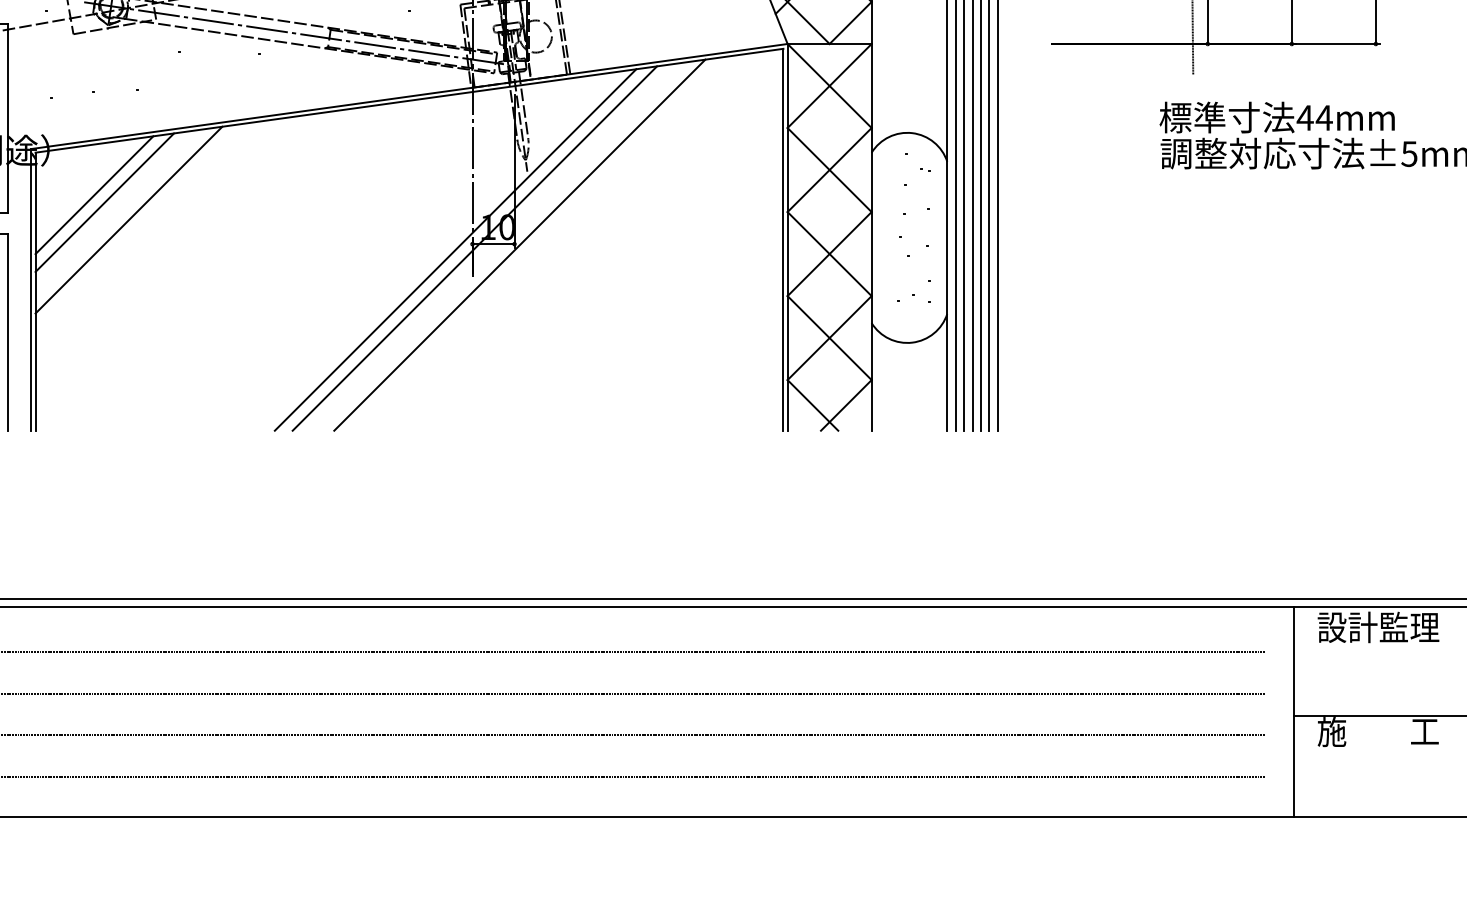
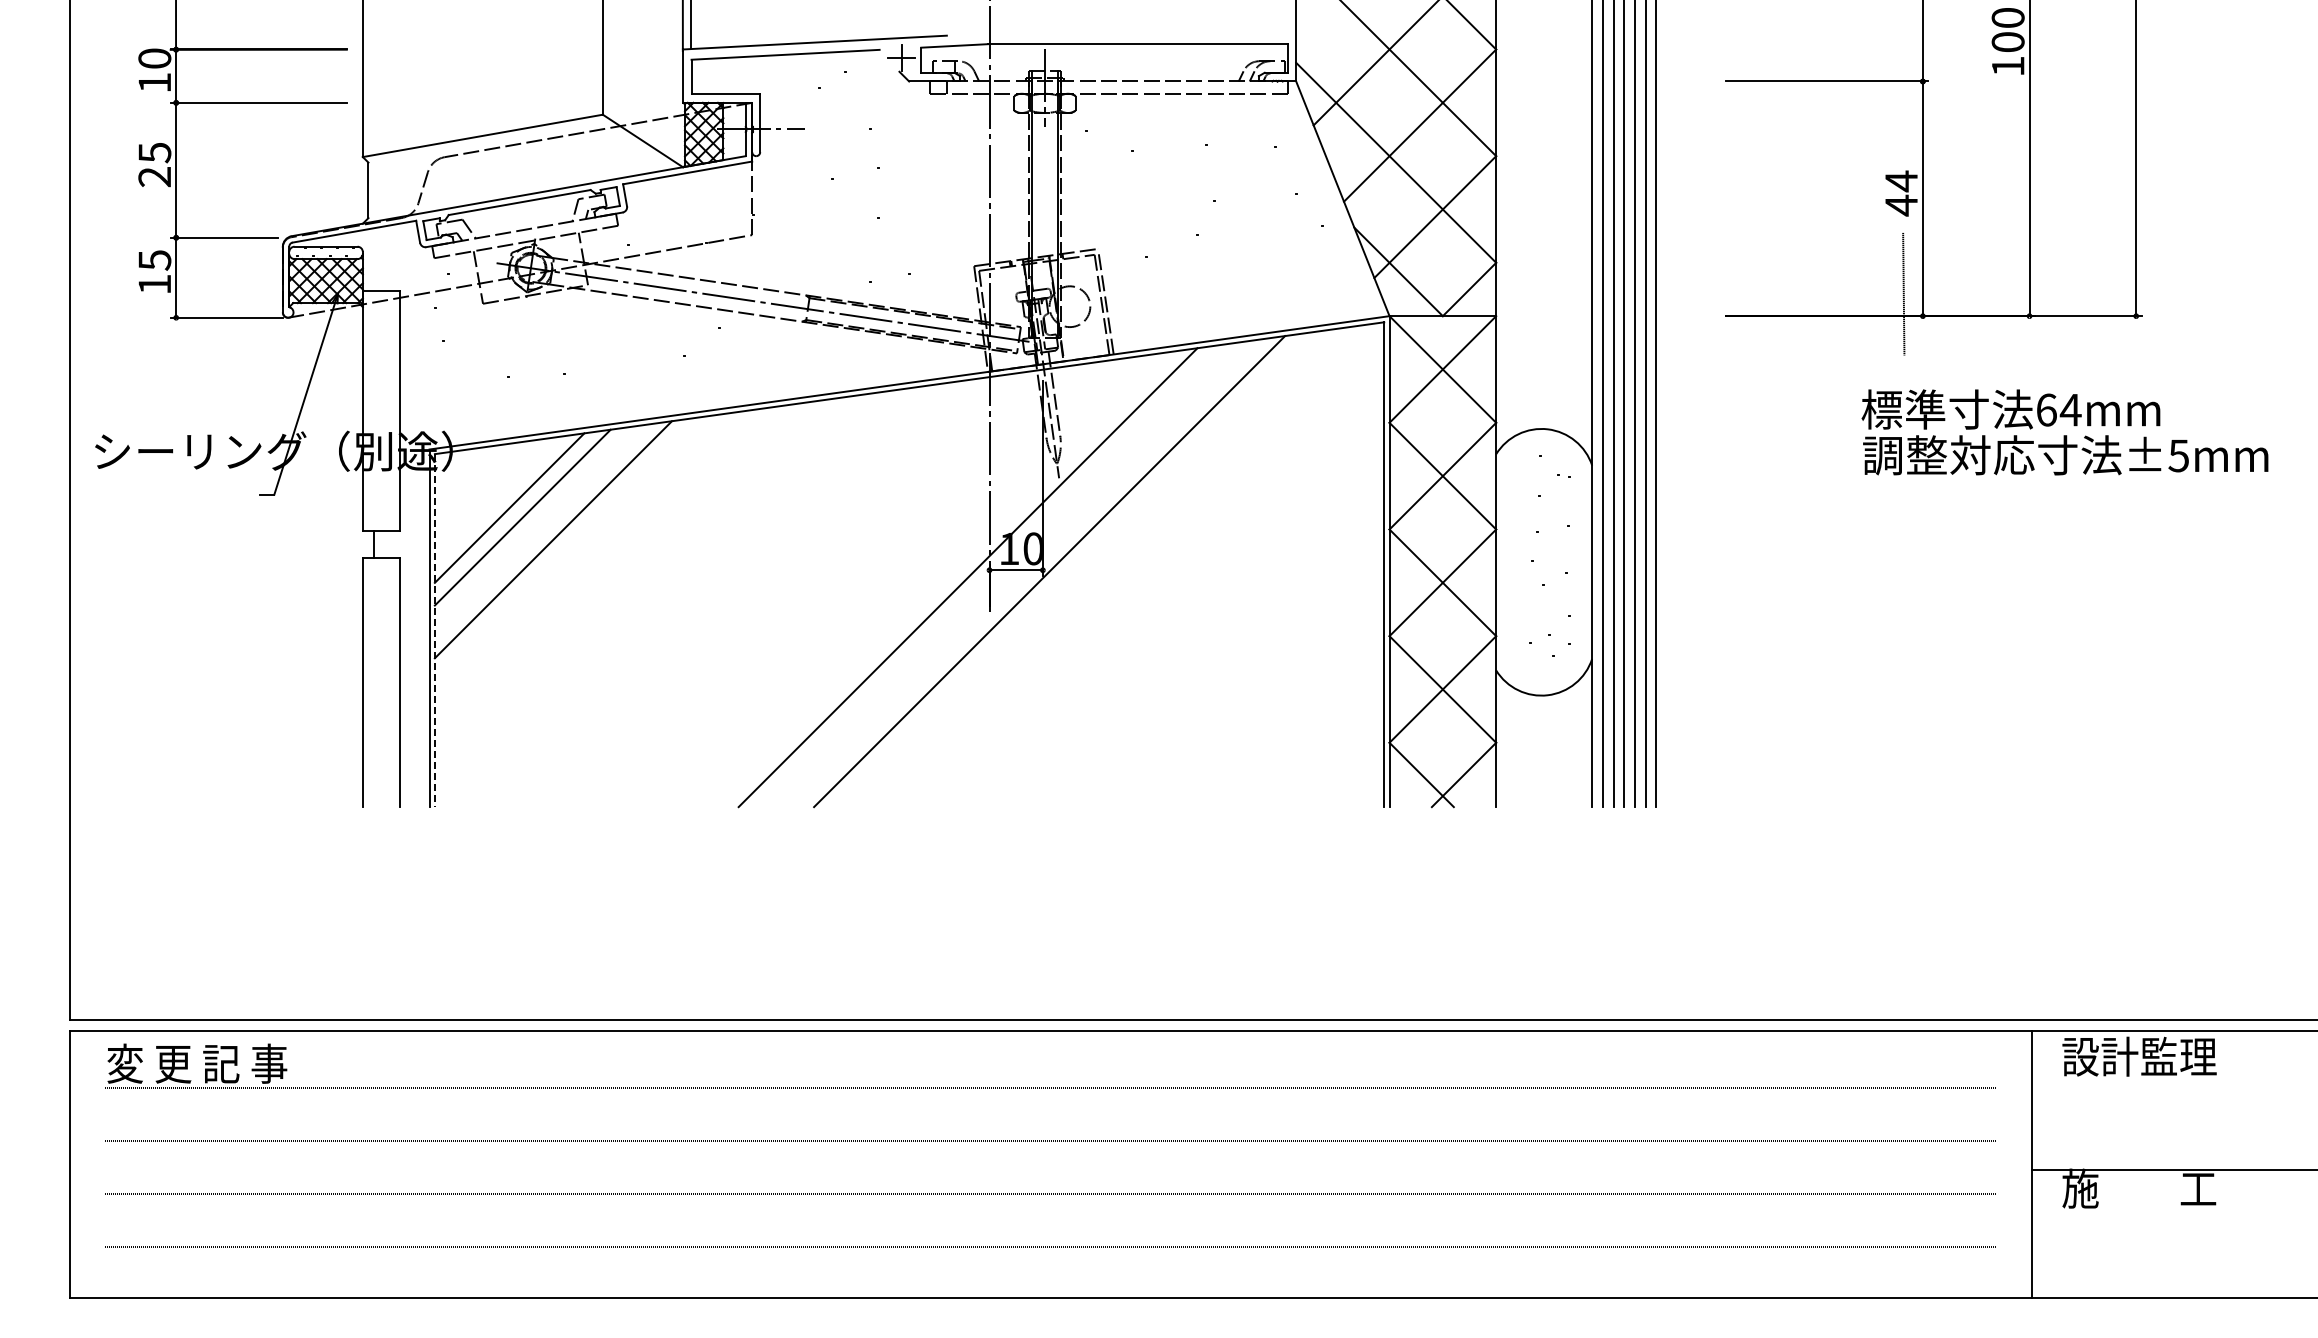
text: (1305, 117) -> (2046, 409), 44mm -> 64mm
line: (474, 248) -> (992, 575), removed
line: (35, 292) -> (434, 631), solid -> dashed

